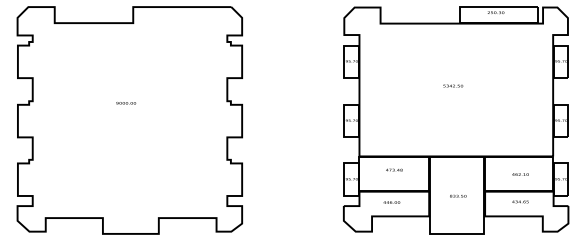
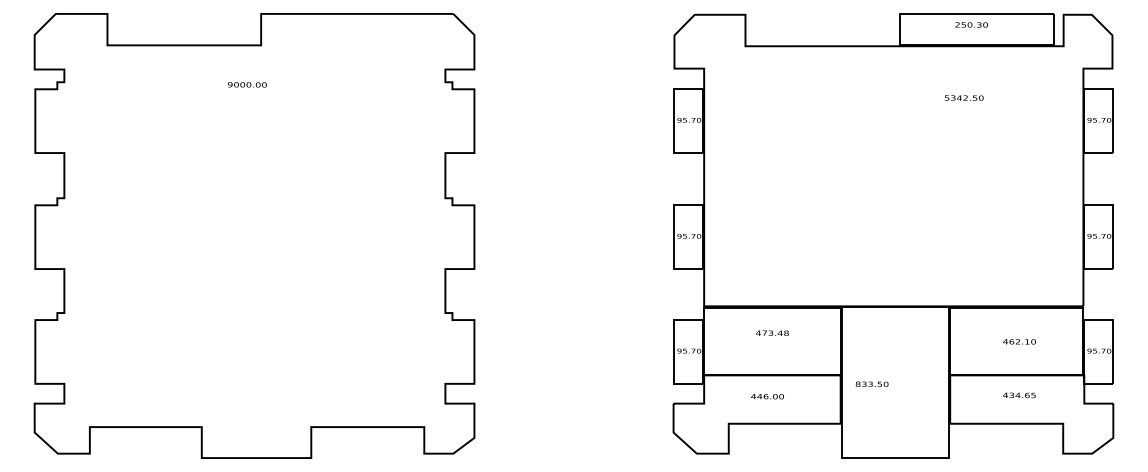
text: (453, 85) -> (964, 96), moved
text: (126, 103) -> (247, 85), moved
text: (458, 195) -> (872, 382), moved

